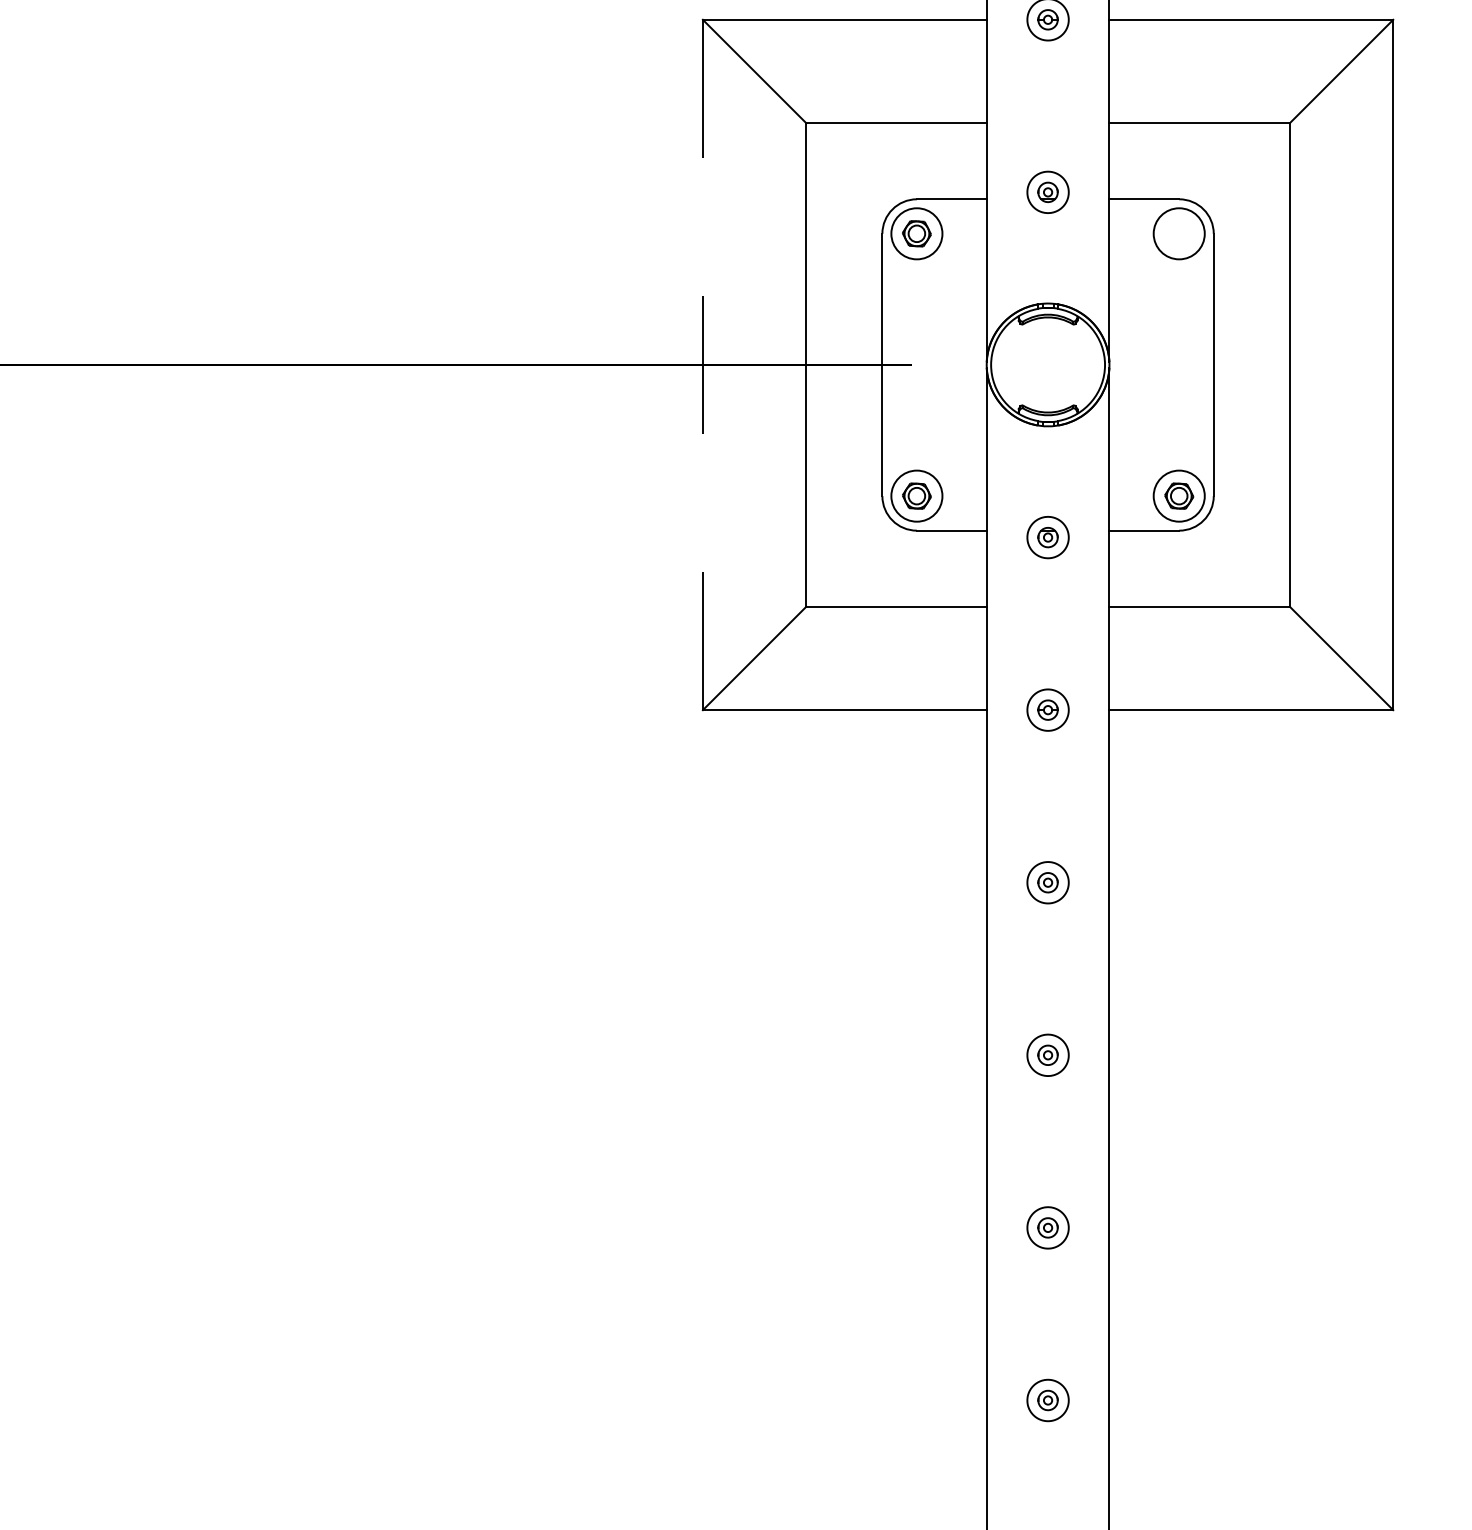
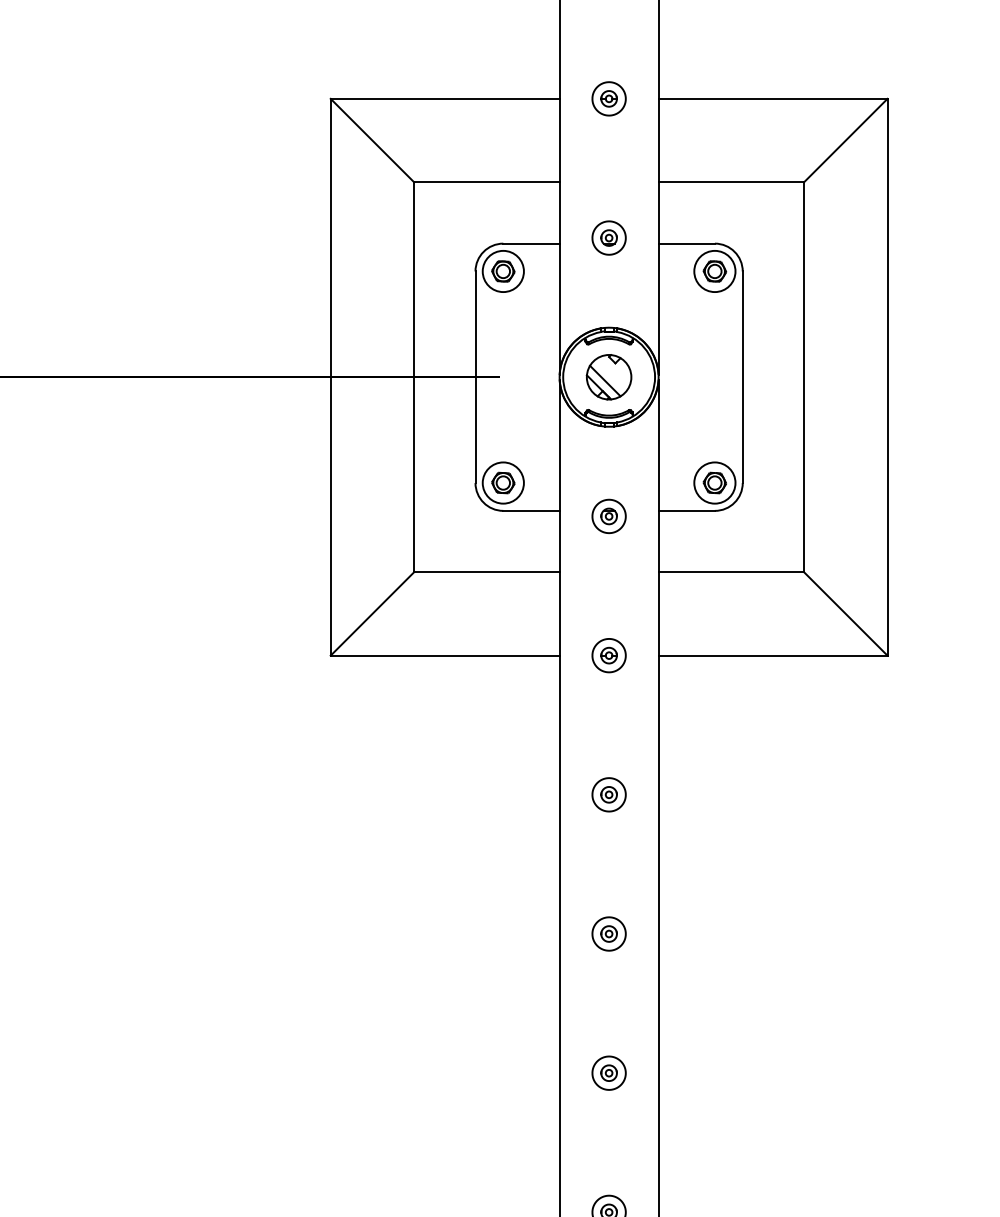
part: (1179, 233) -> (715, 271), added
part: (1047, 364) -> (608, 376), added
line: (702, 365) -> (330, 377), dashed -> solid

